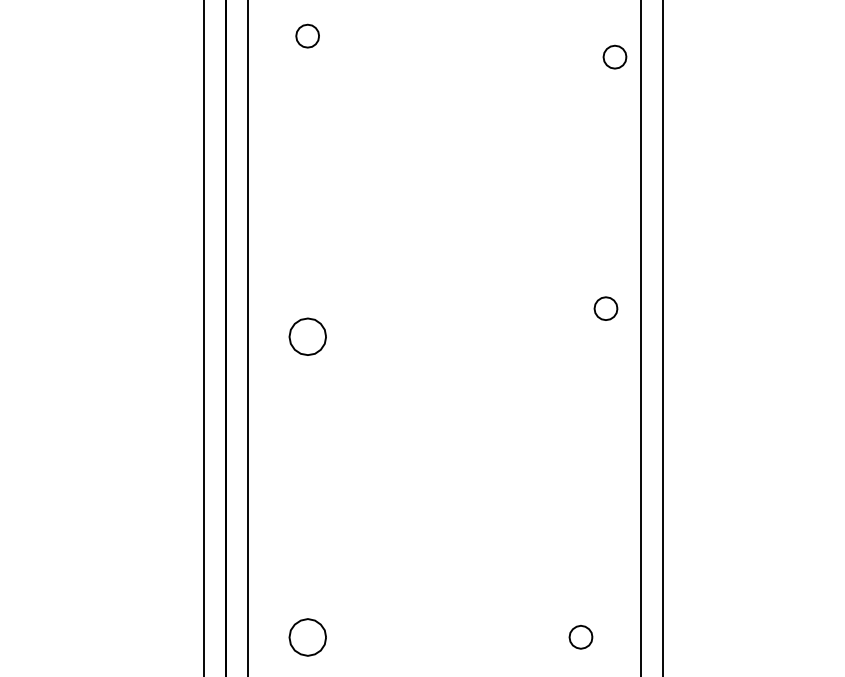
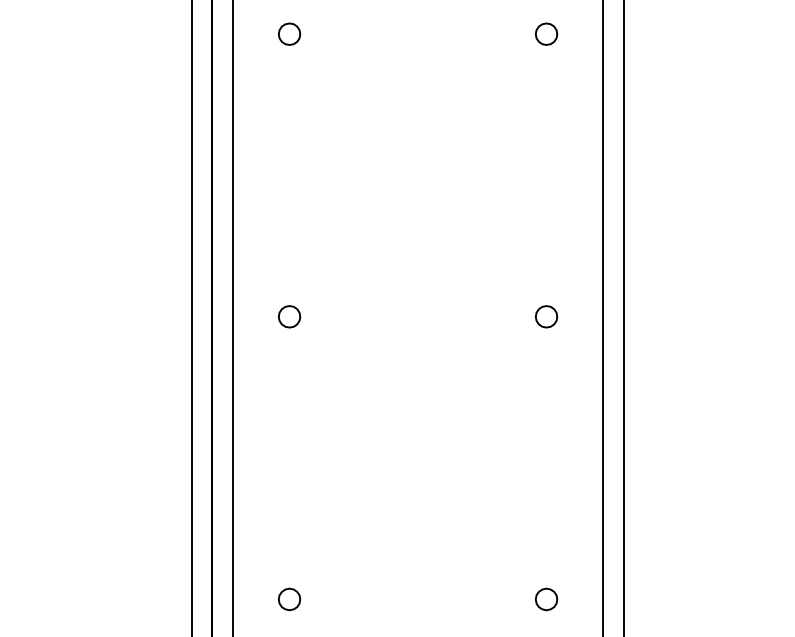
part: (614, 56) -> (546, 33), moved
part: (605, 308) -> (546, 316), moved
part: (307, 336) -> (289, 316), size x0.62
part: (307, 636) -> (289, 598), size x0.62

